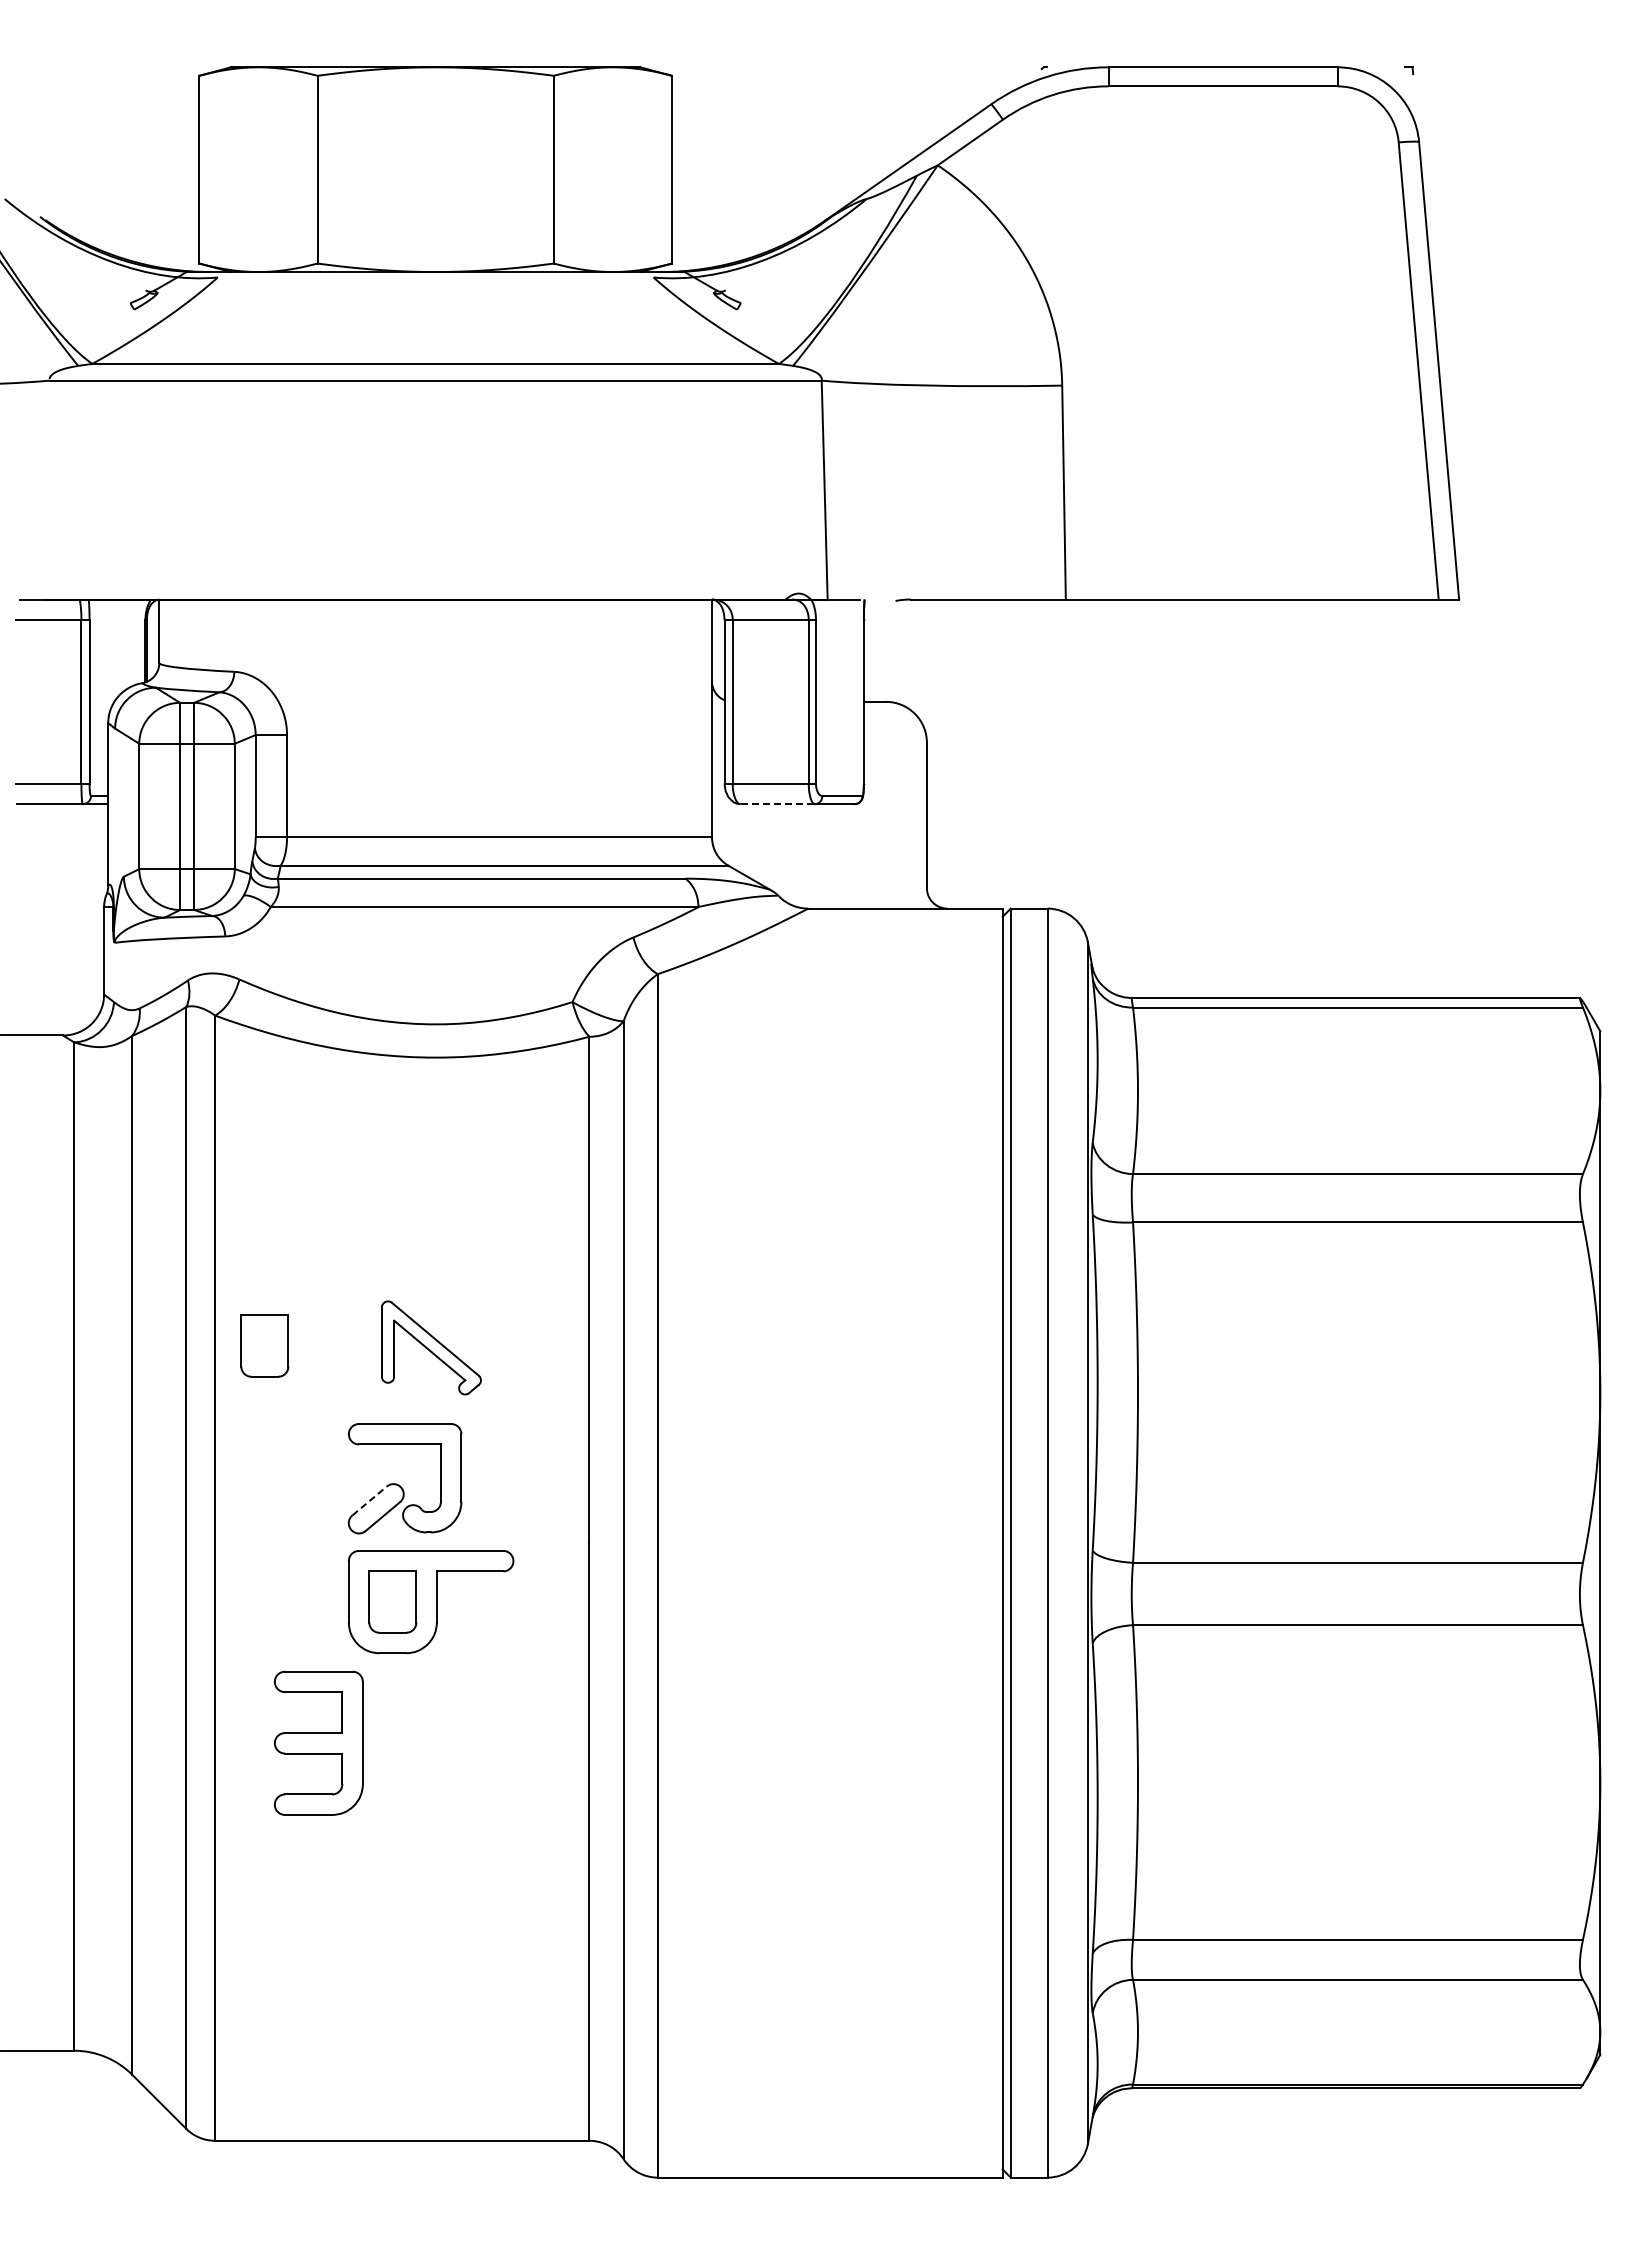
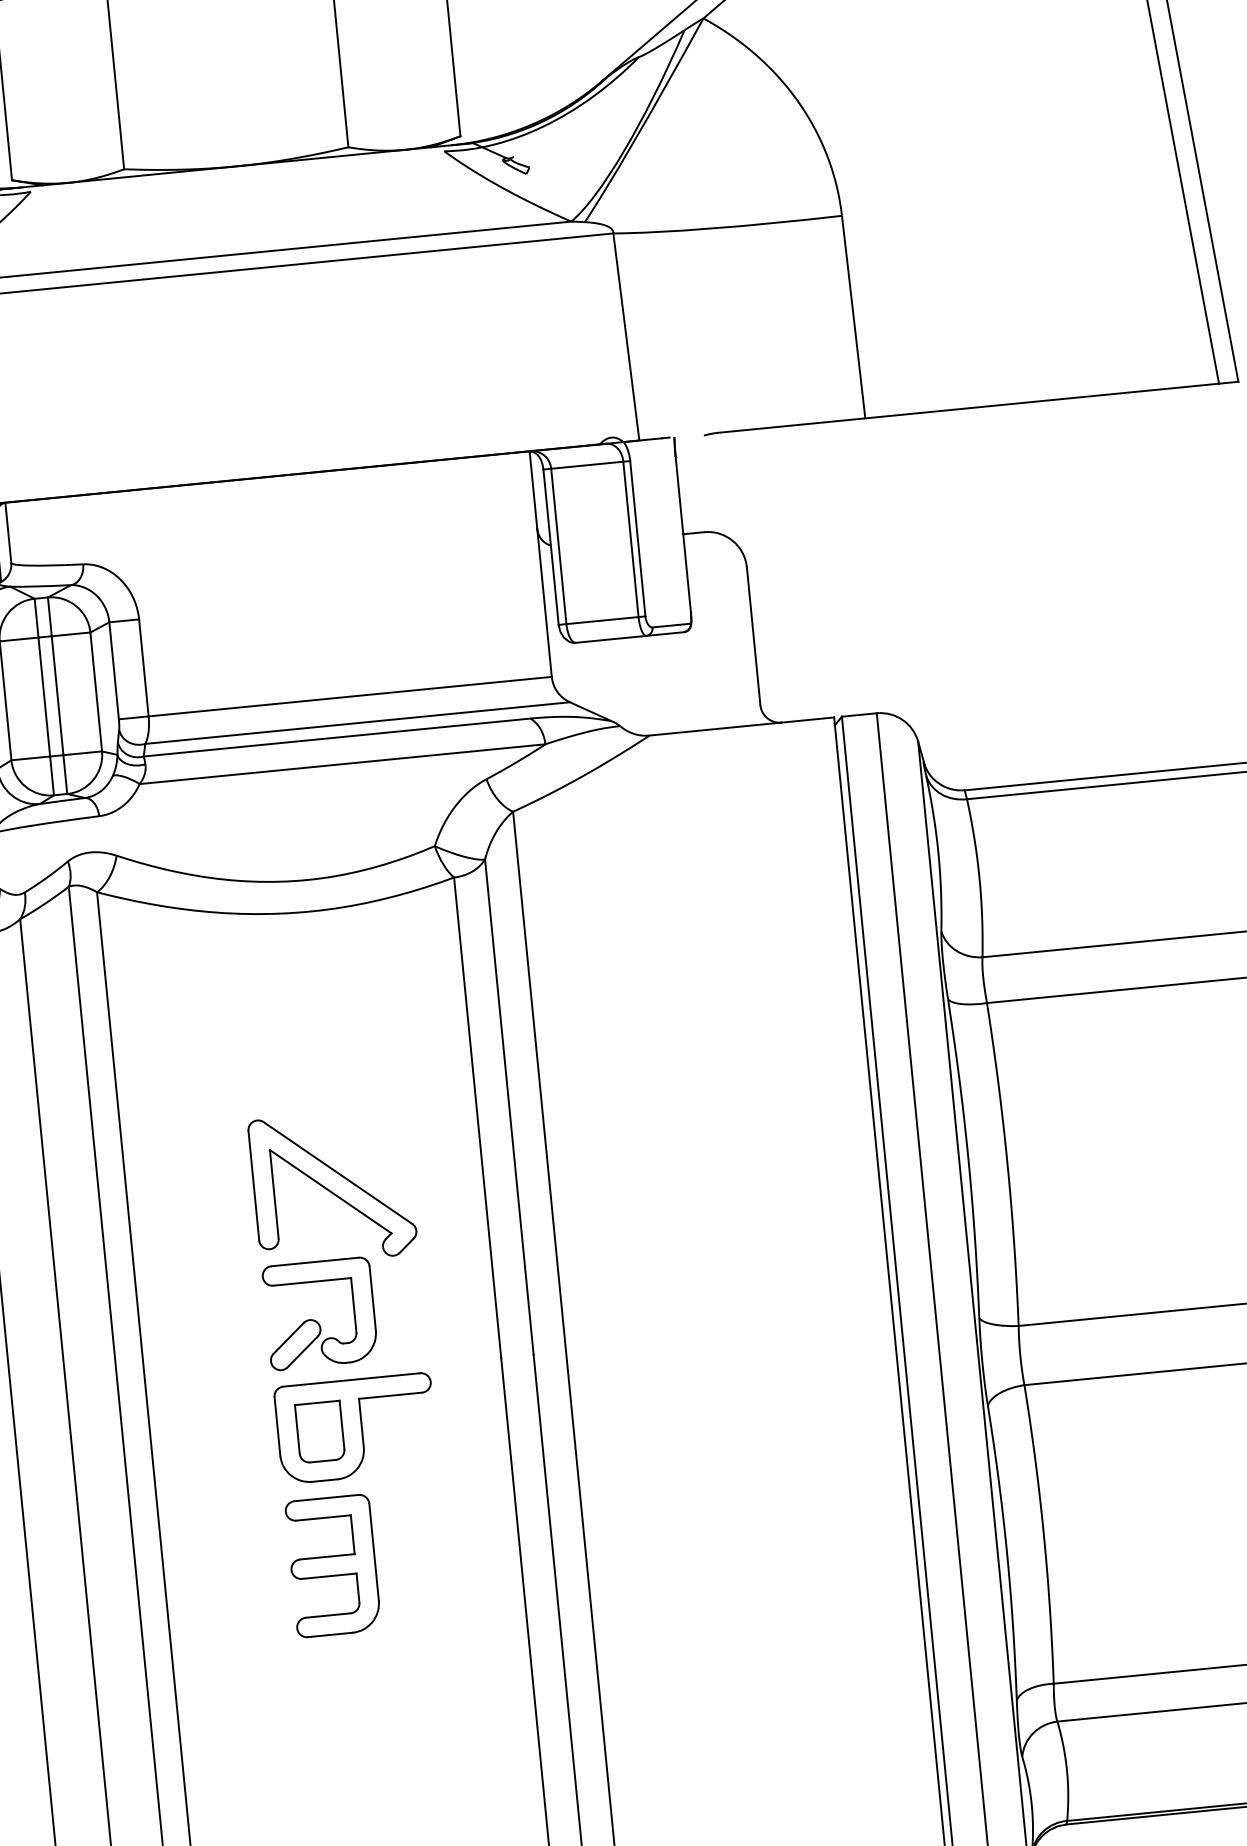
line: (778, 804) -> (611, 639), dashed -> solid
part: (264, 1345) -> (174, 1200), removed
part: (431, 1347) -> (333, 1186), size x1.67
line: (370, 1500) -> (289, 1337), dashed -> solid
part: (318, 1742) -> (332, 1565), moved

